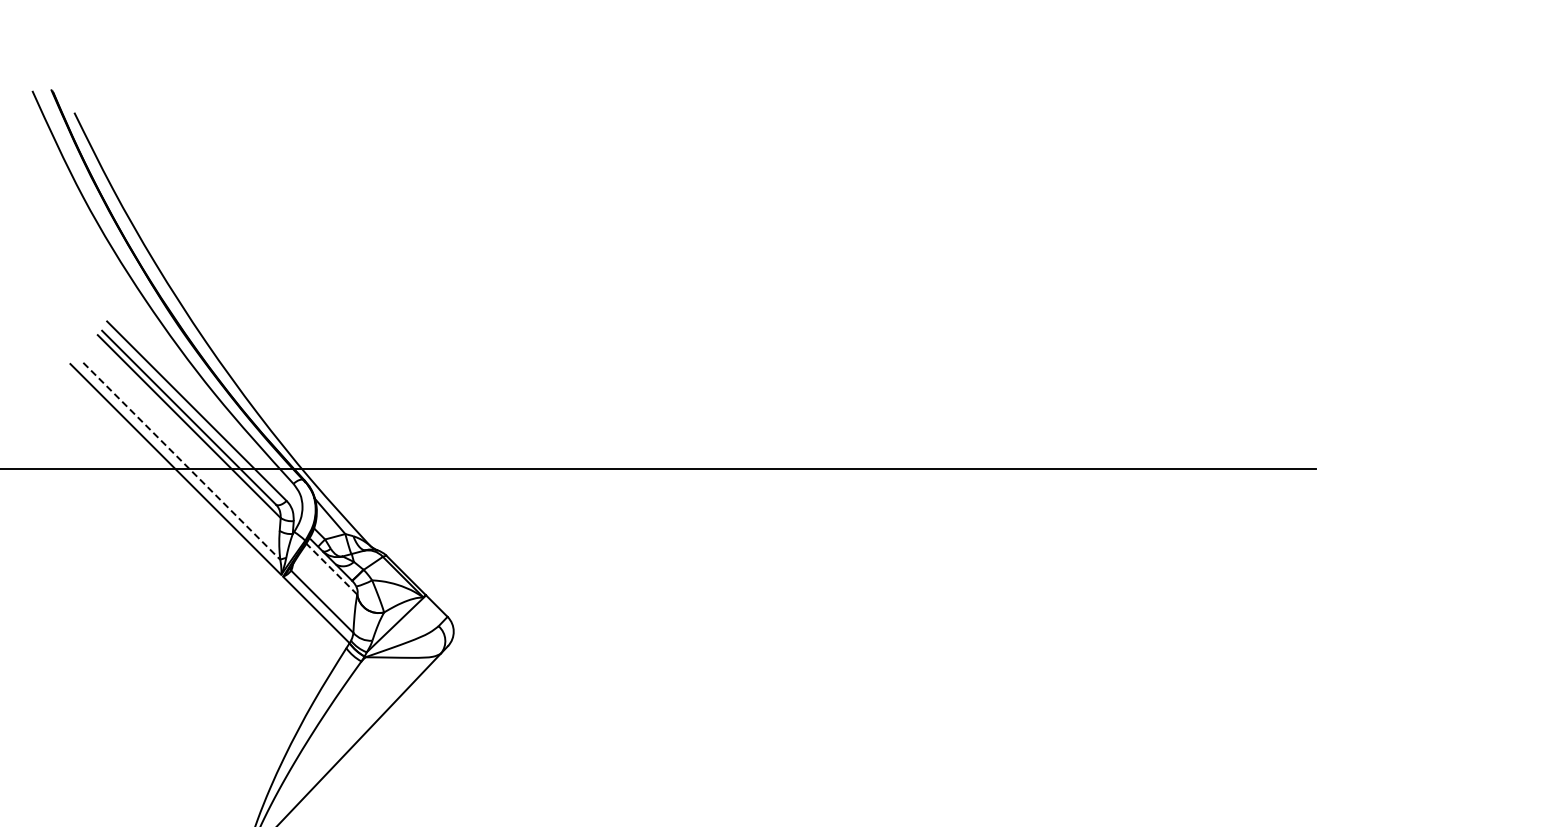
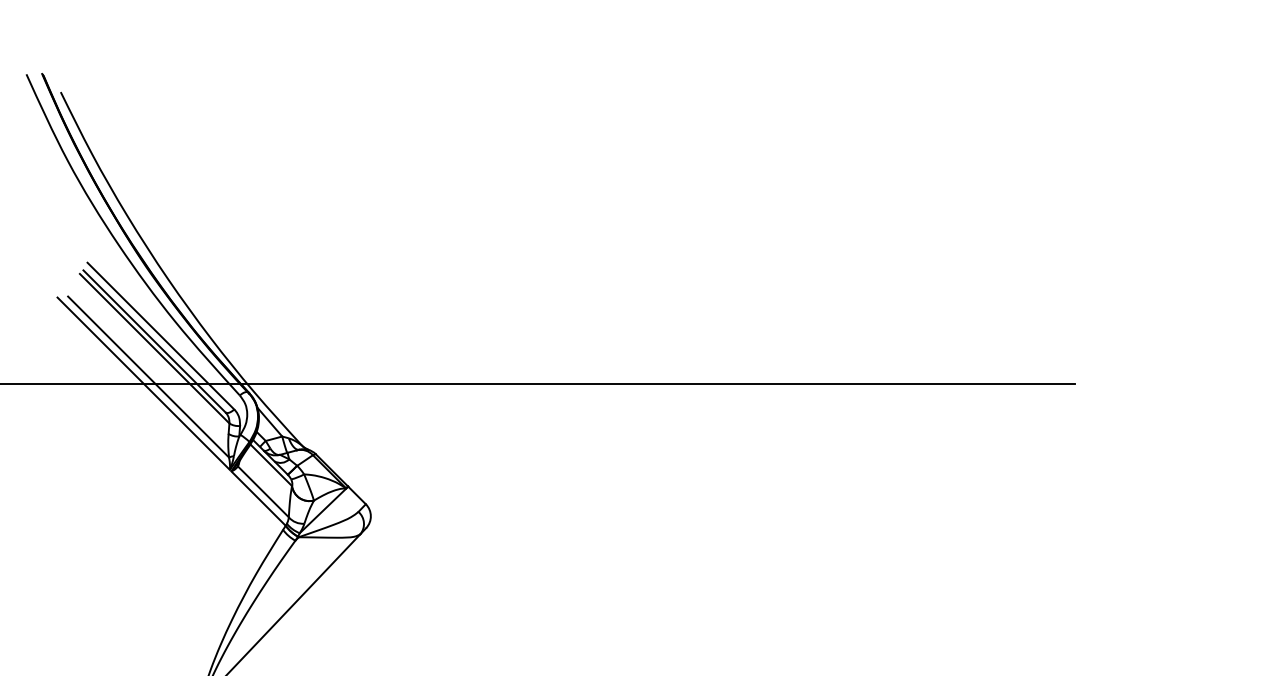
line: (182, 461) -> (149, 377), dashed -> solid
line: (332, 569) -> (271, 465), dashed -> solid

